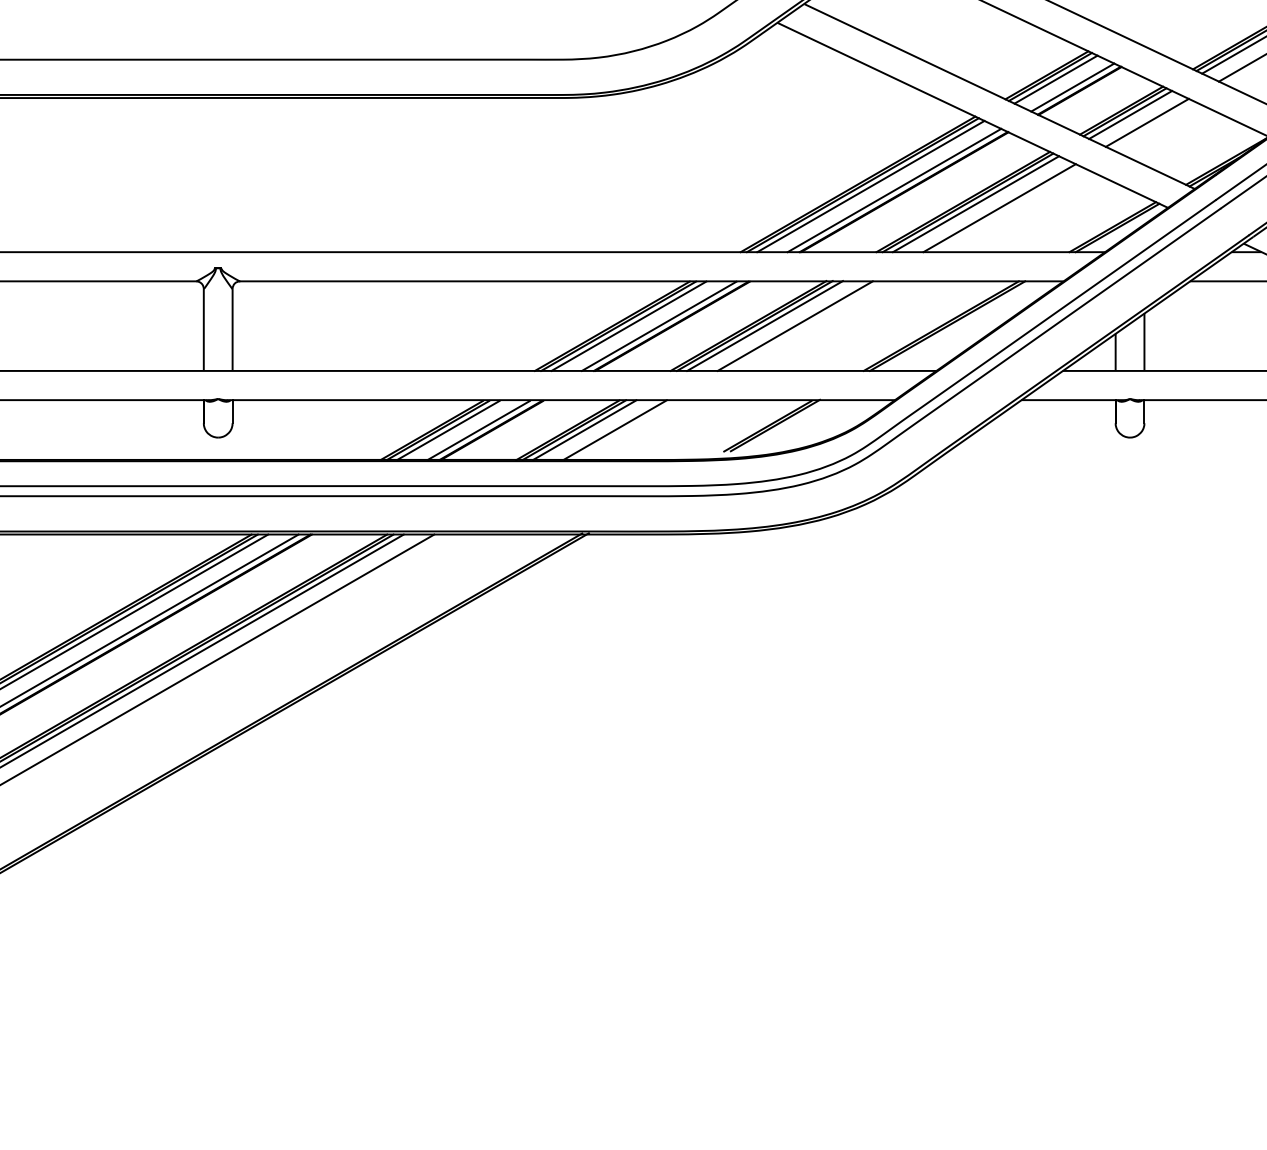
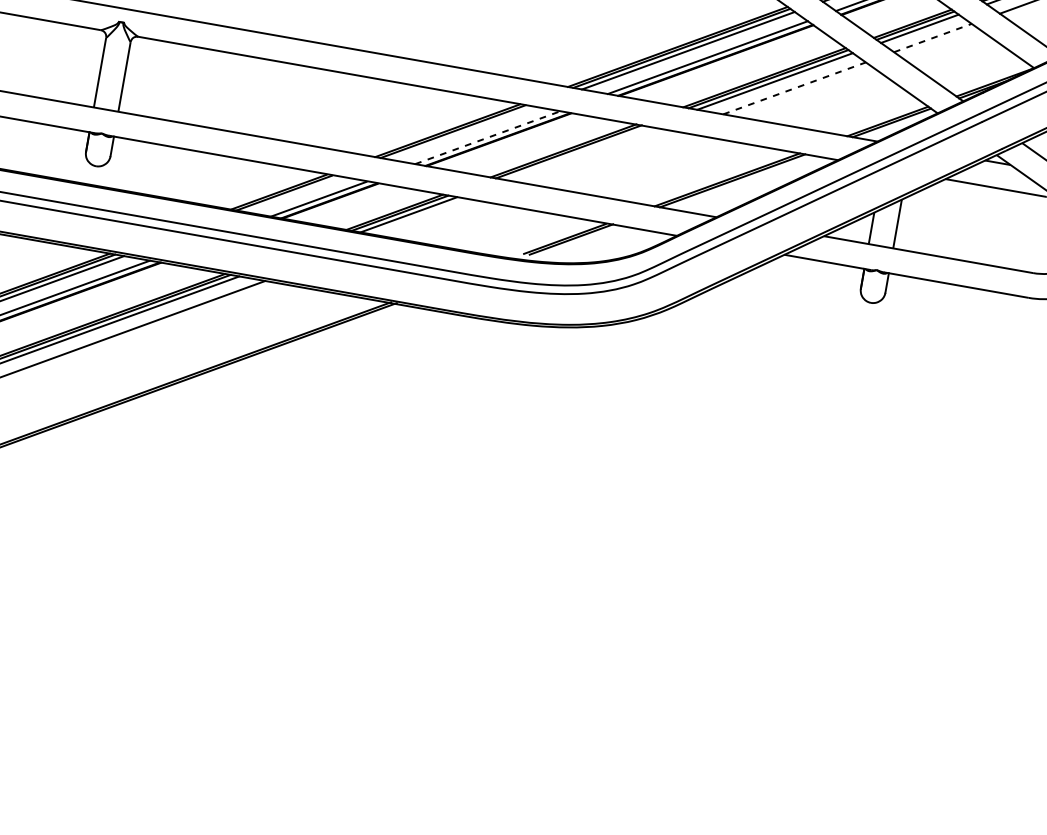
line: (1147, 122) -> (933, 37), solid -> dashed
line: (999, 208) -> (794, 88), solid -> dashed
line: (628, 325) -> (461, 132), removed
line: (764, 325) -> (577, 152), removed
line: (794, 325) -> (602, 157), removed
line: (659, 326) -> (487, 137), solid -> dashed
line: (448, 429) -> (293, 193), removed
line: (615, 429) -> (434, 218), removed

